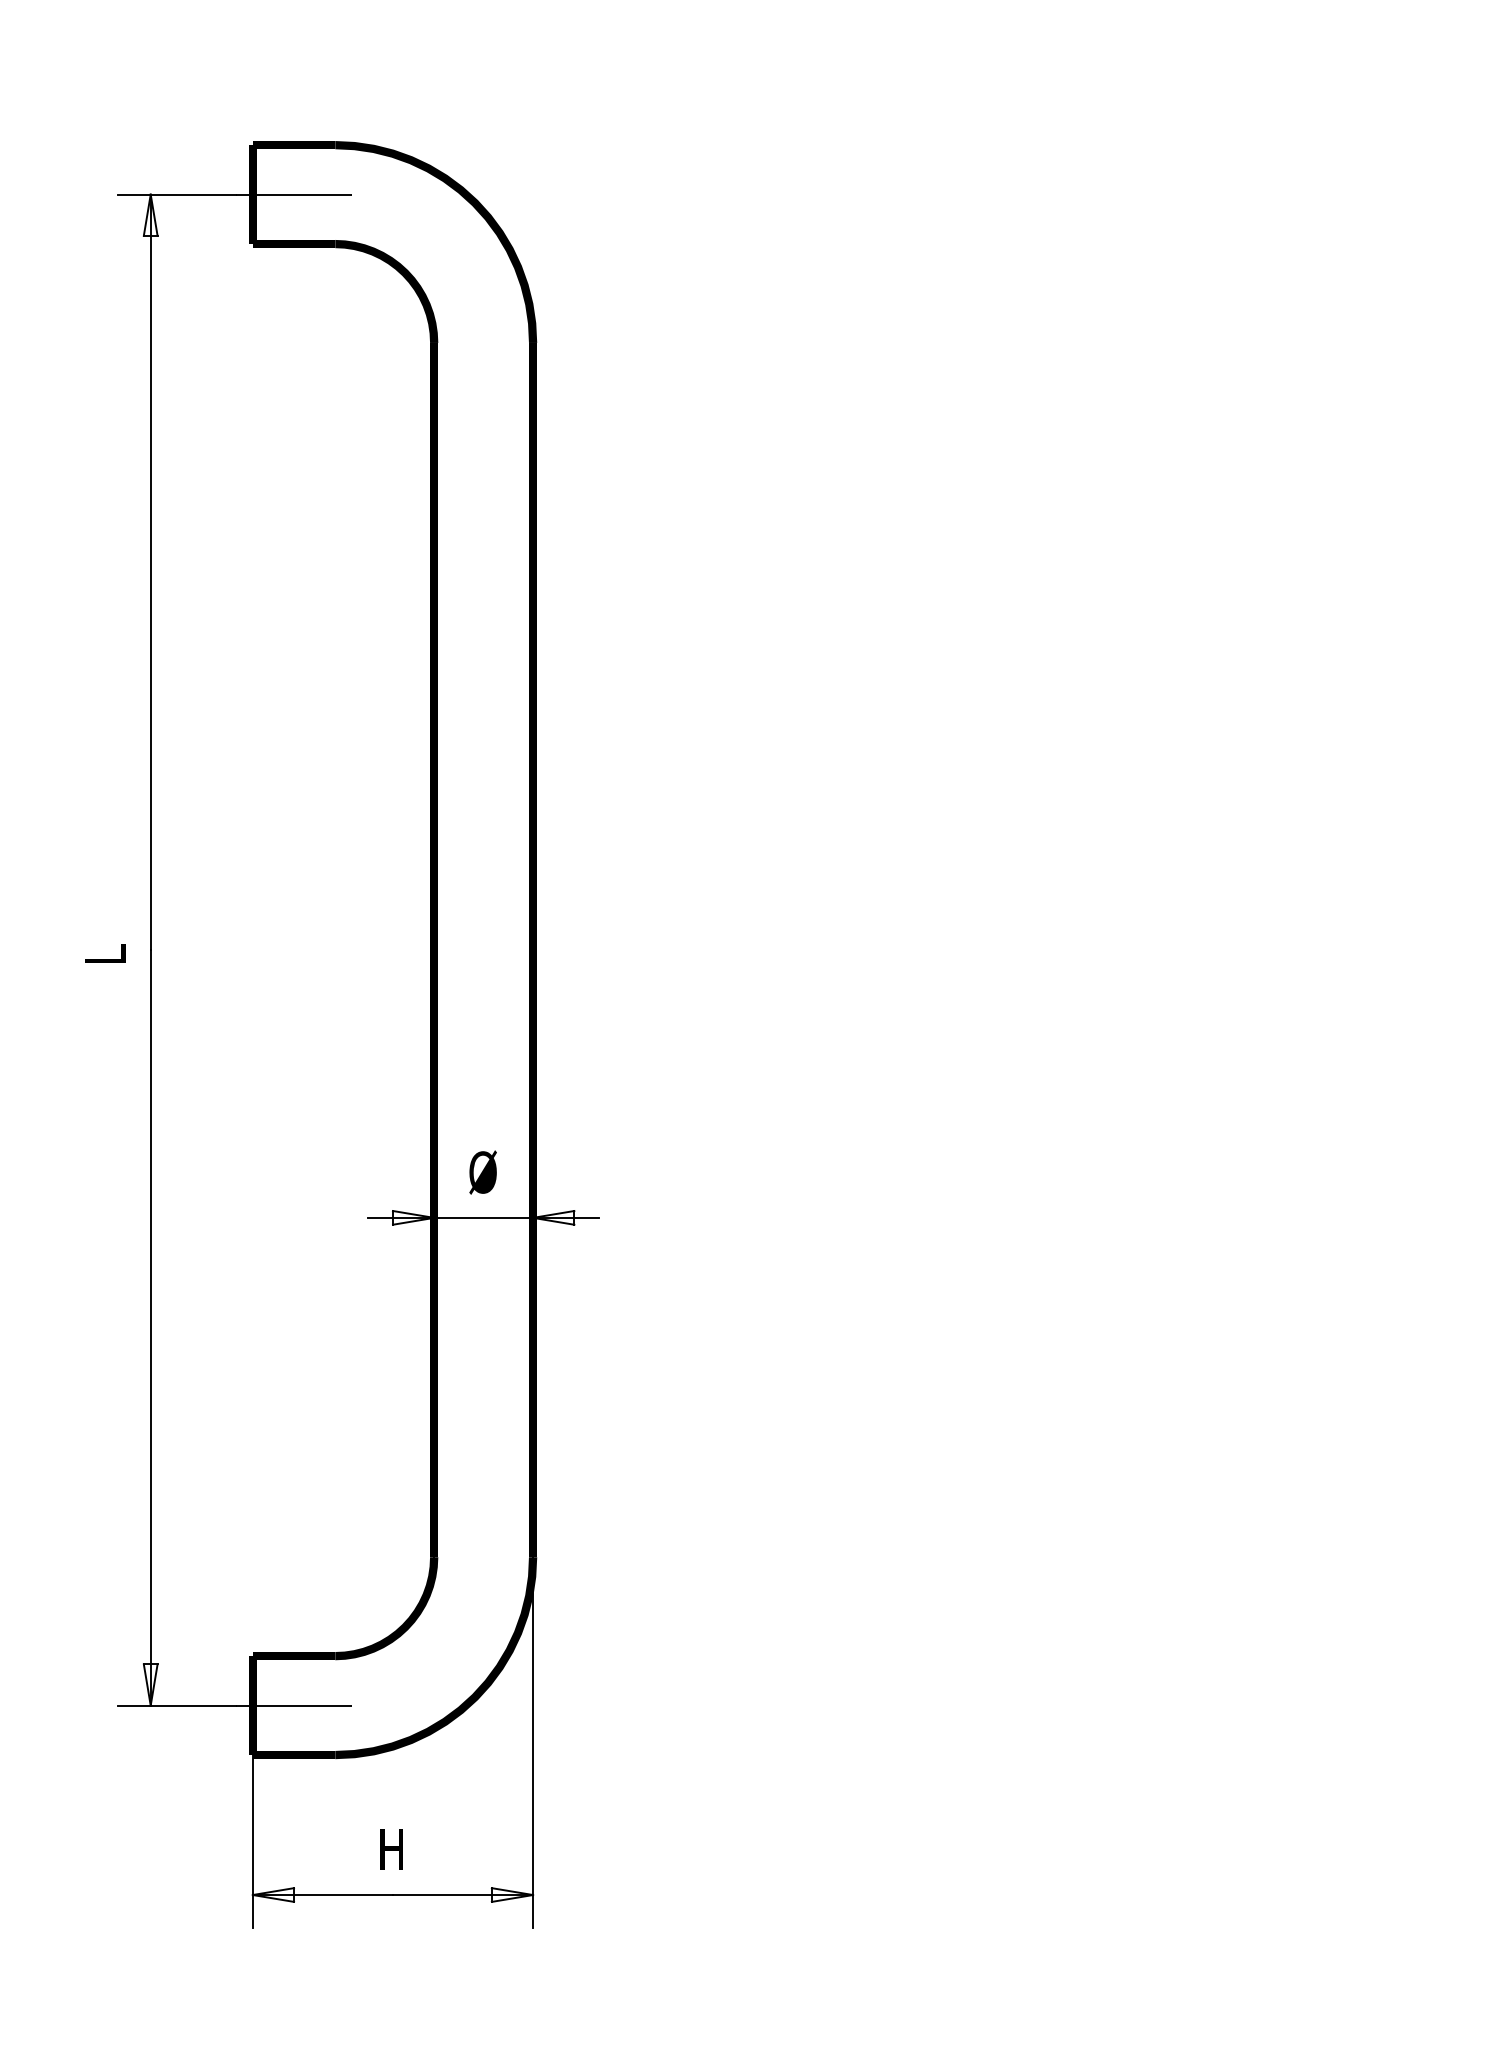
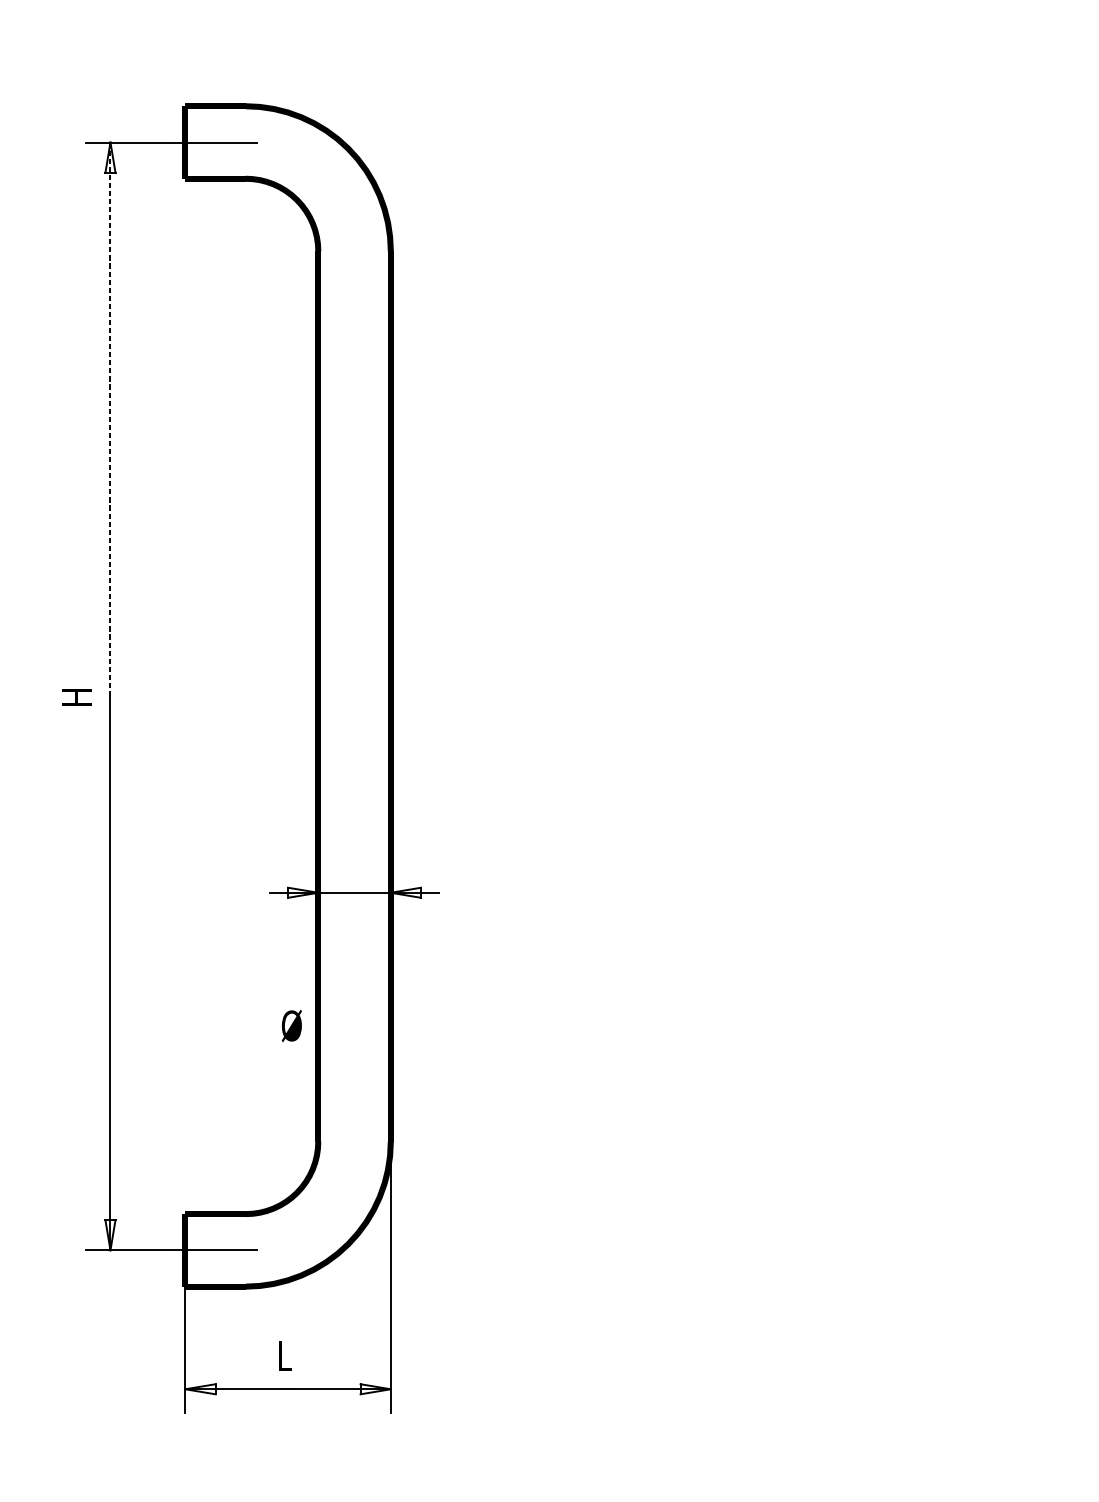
line: (150, 572) -> (110, 419), solid -> dashed
text: (105, 949) -> (77, 696), L -> H
text: (482, 1172) -> (291, 1025), moved
text: (393, 1849) -> (288, 1355), H -> L

